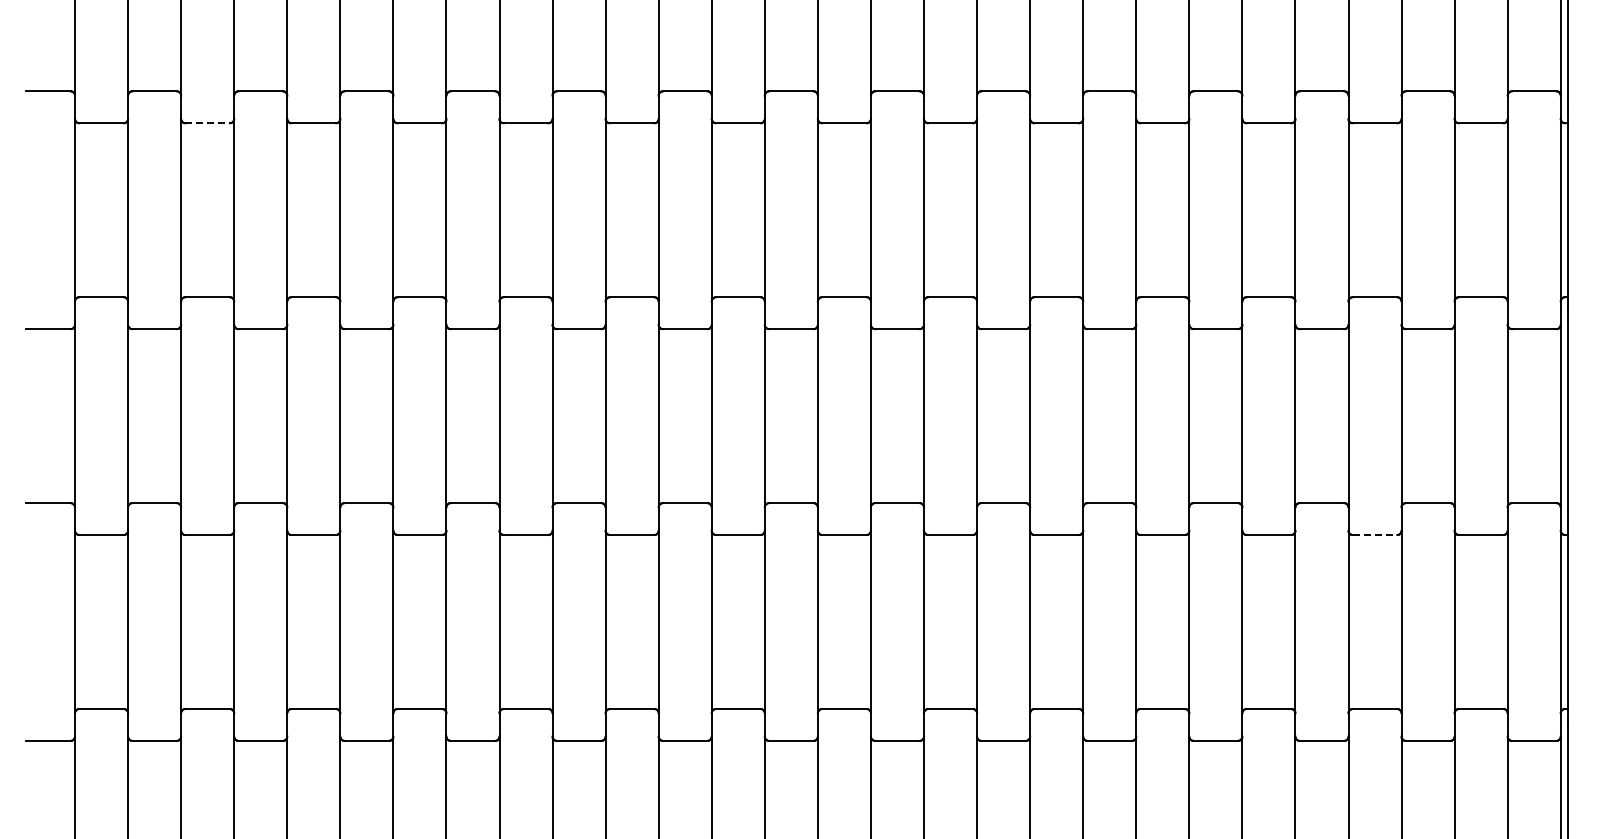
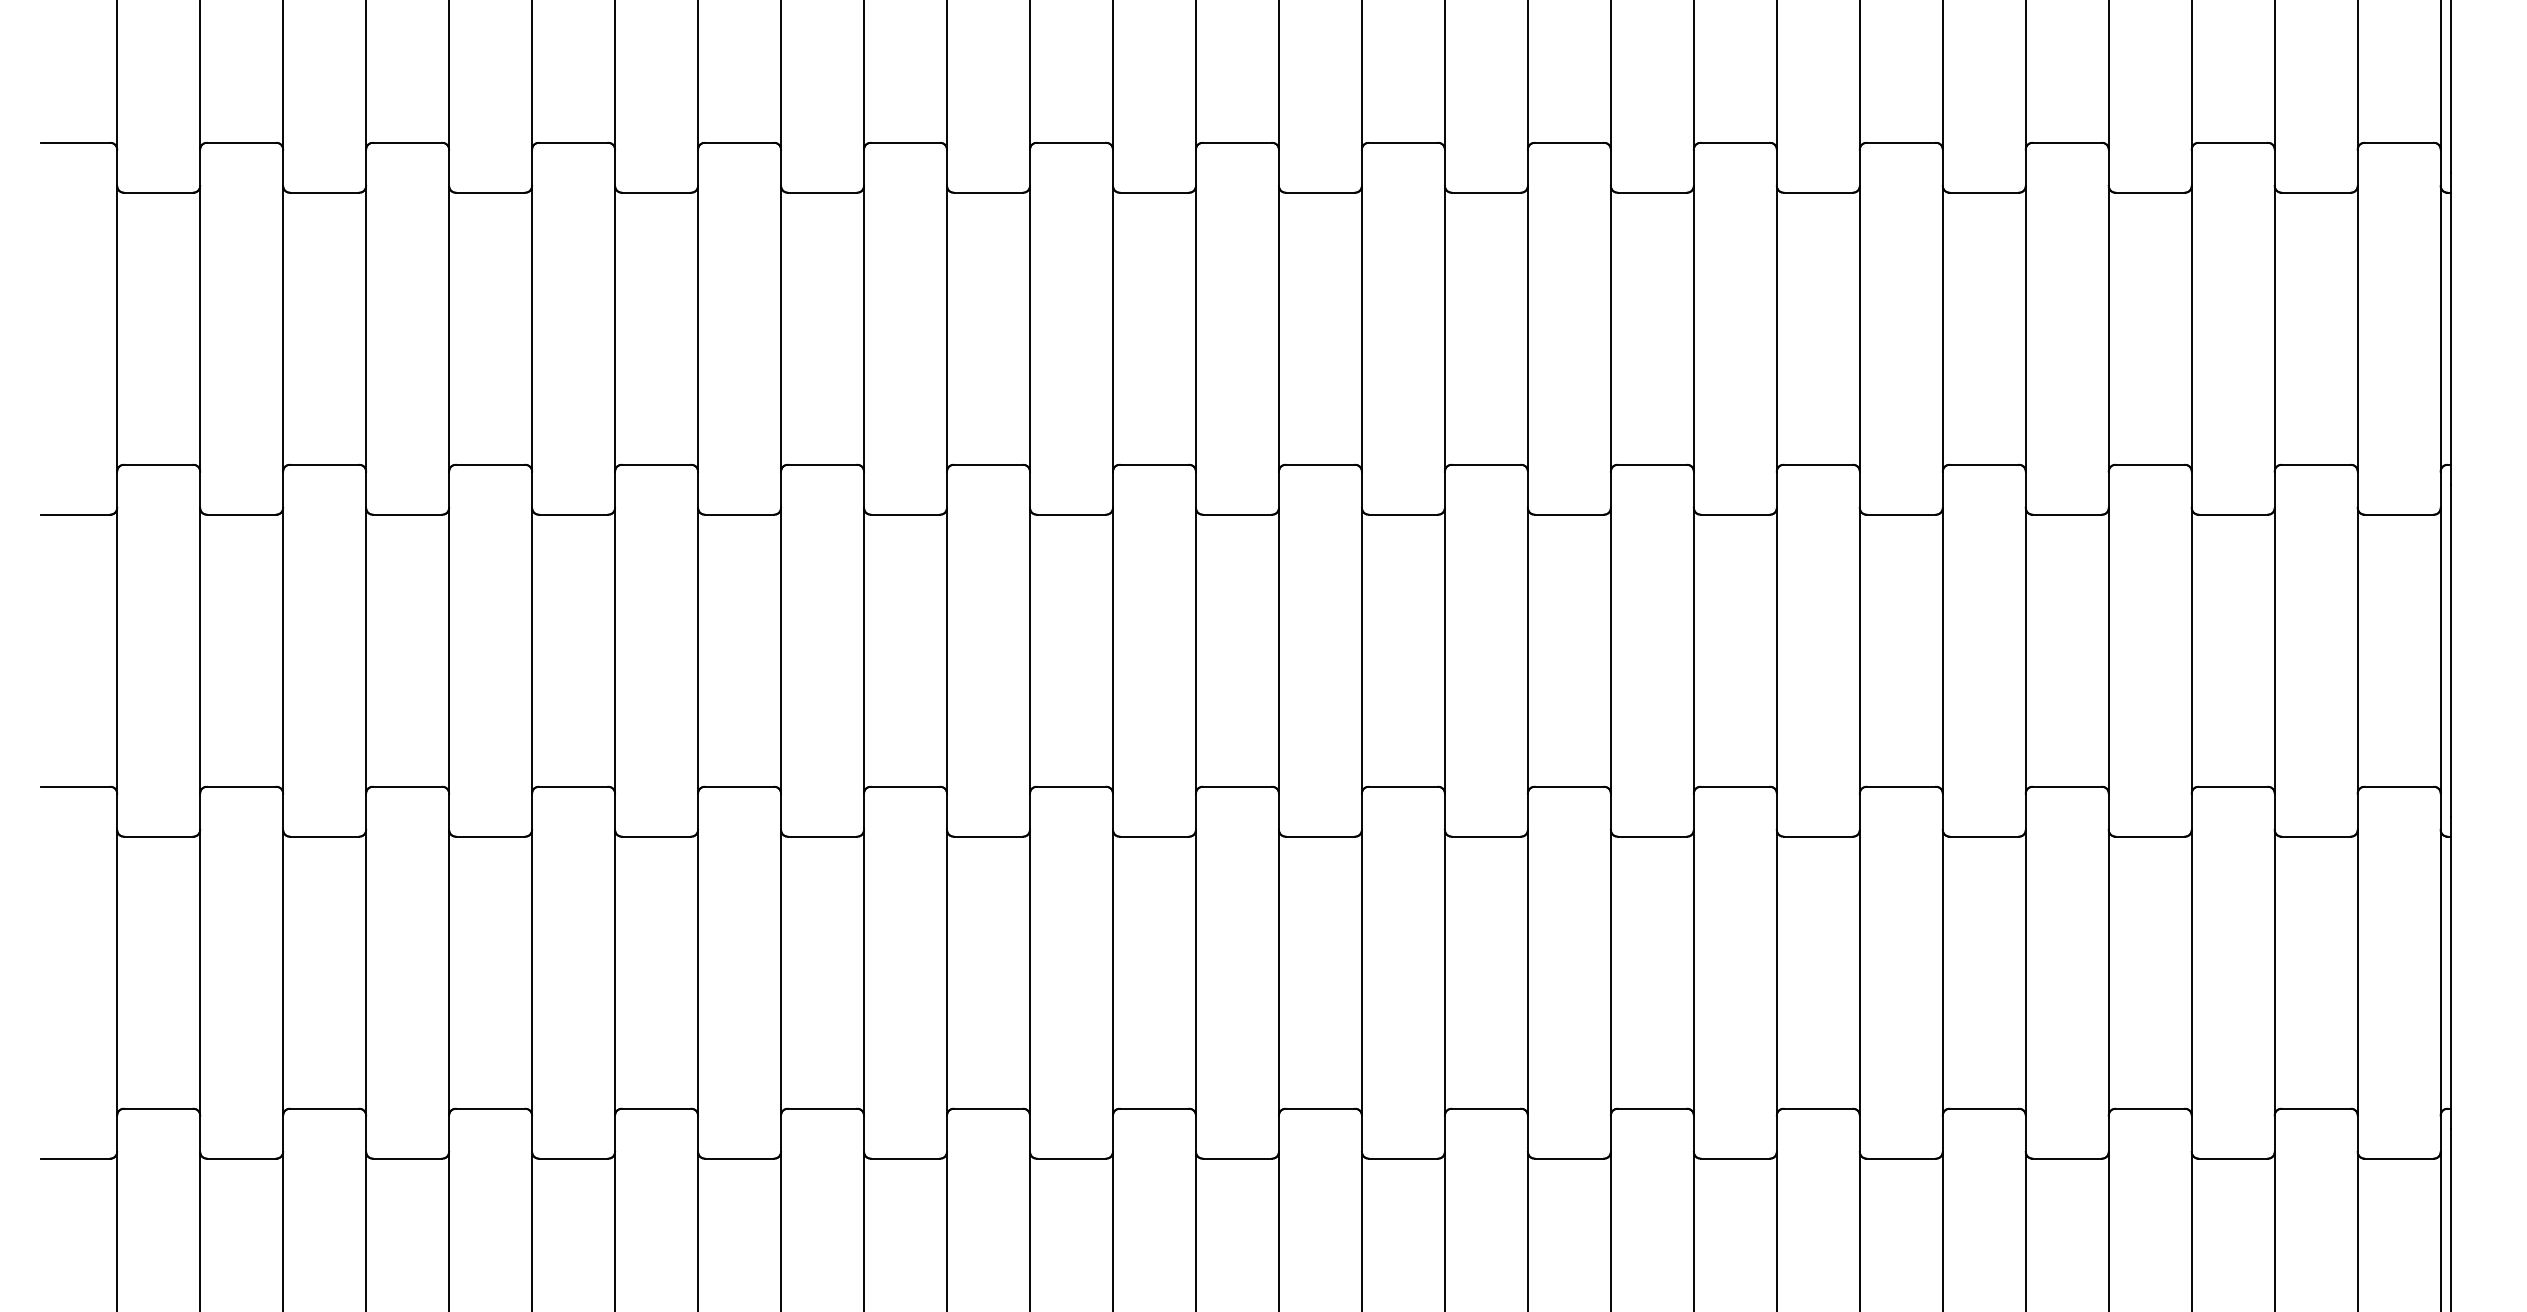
line: (208, 123) -> (325, 193), dashed -> solid
line: (1375, 535) -> (2151, 837), dashed -> solid

